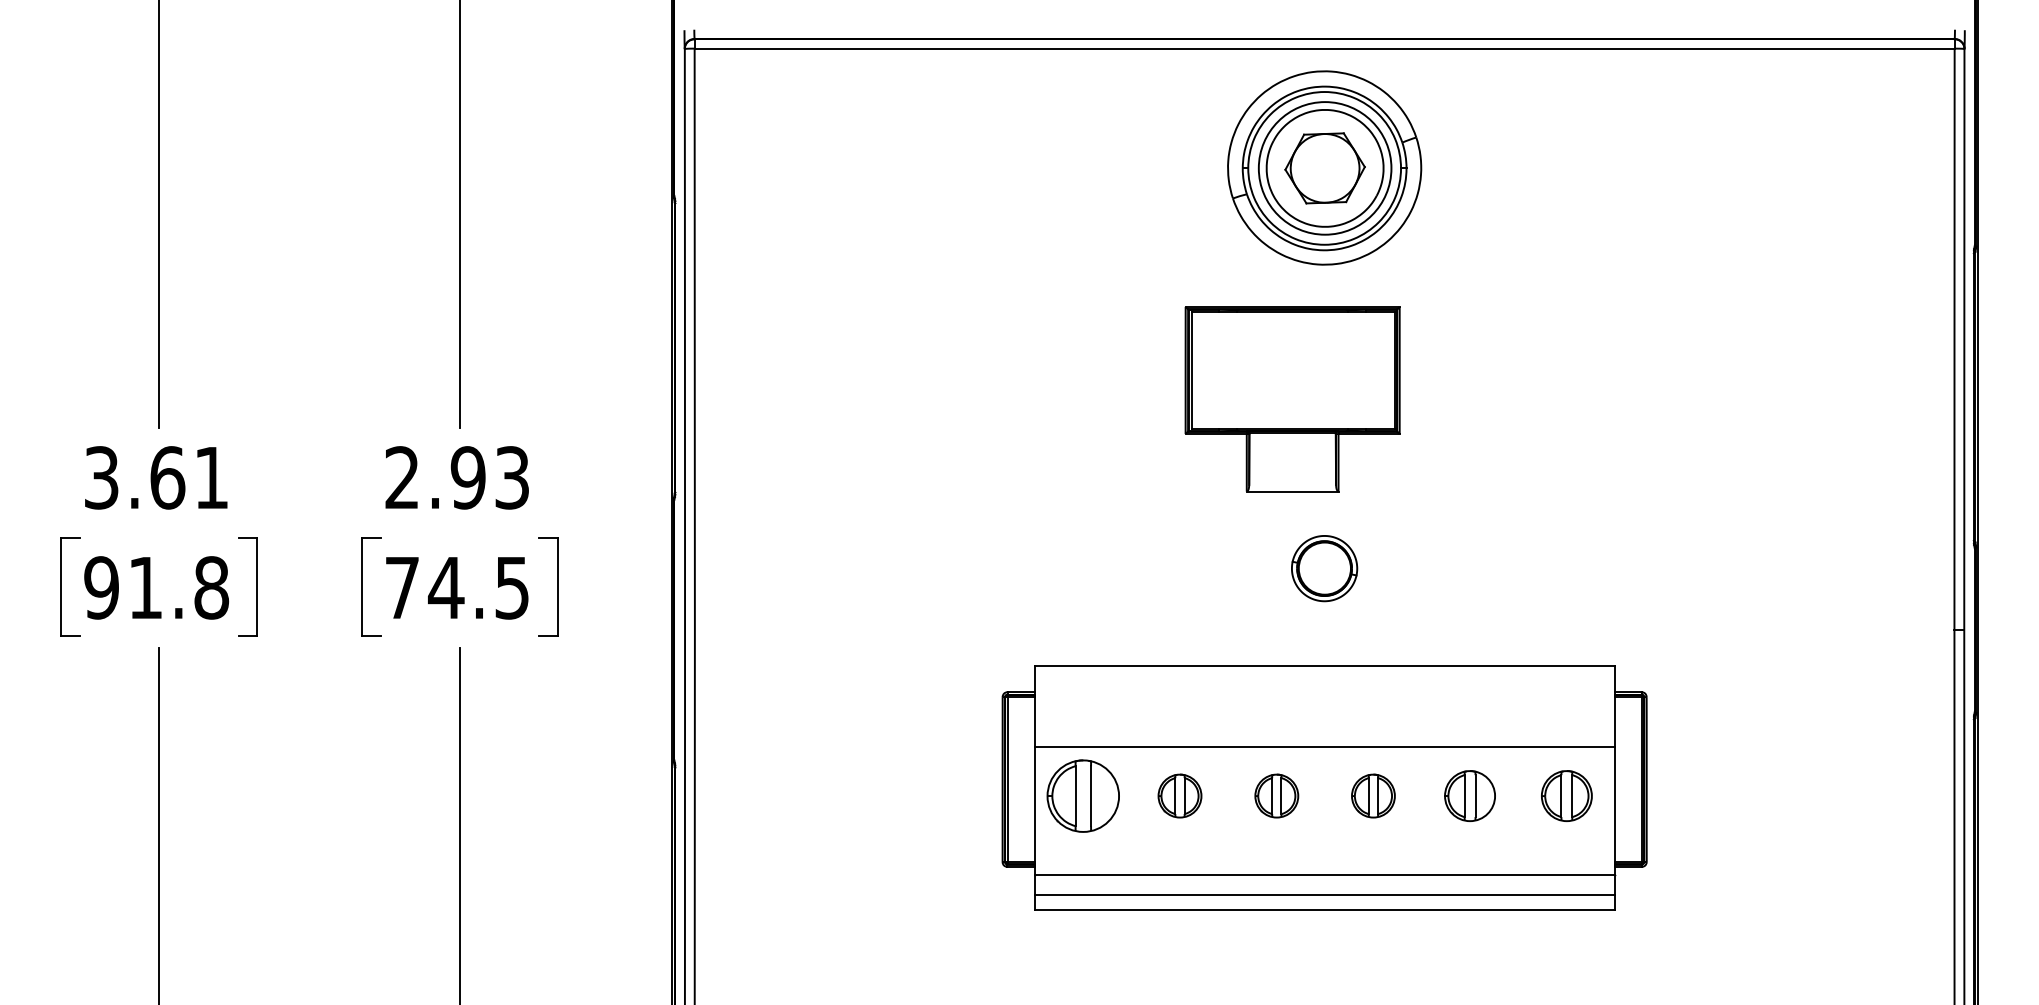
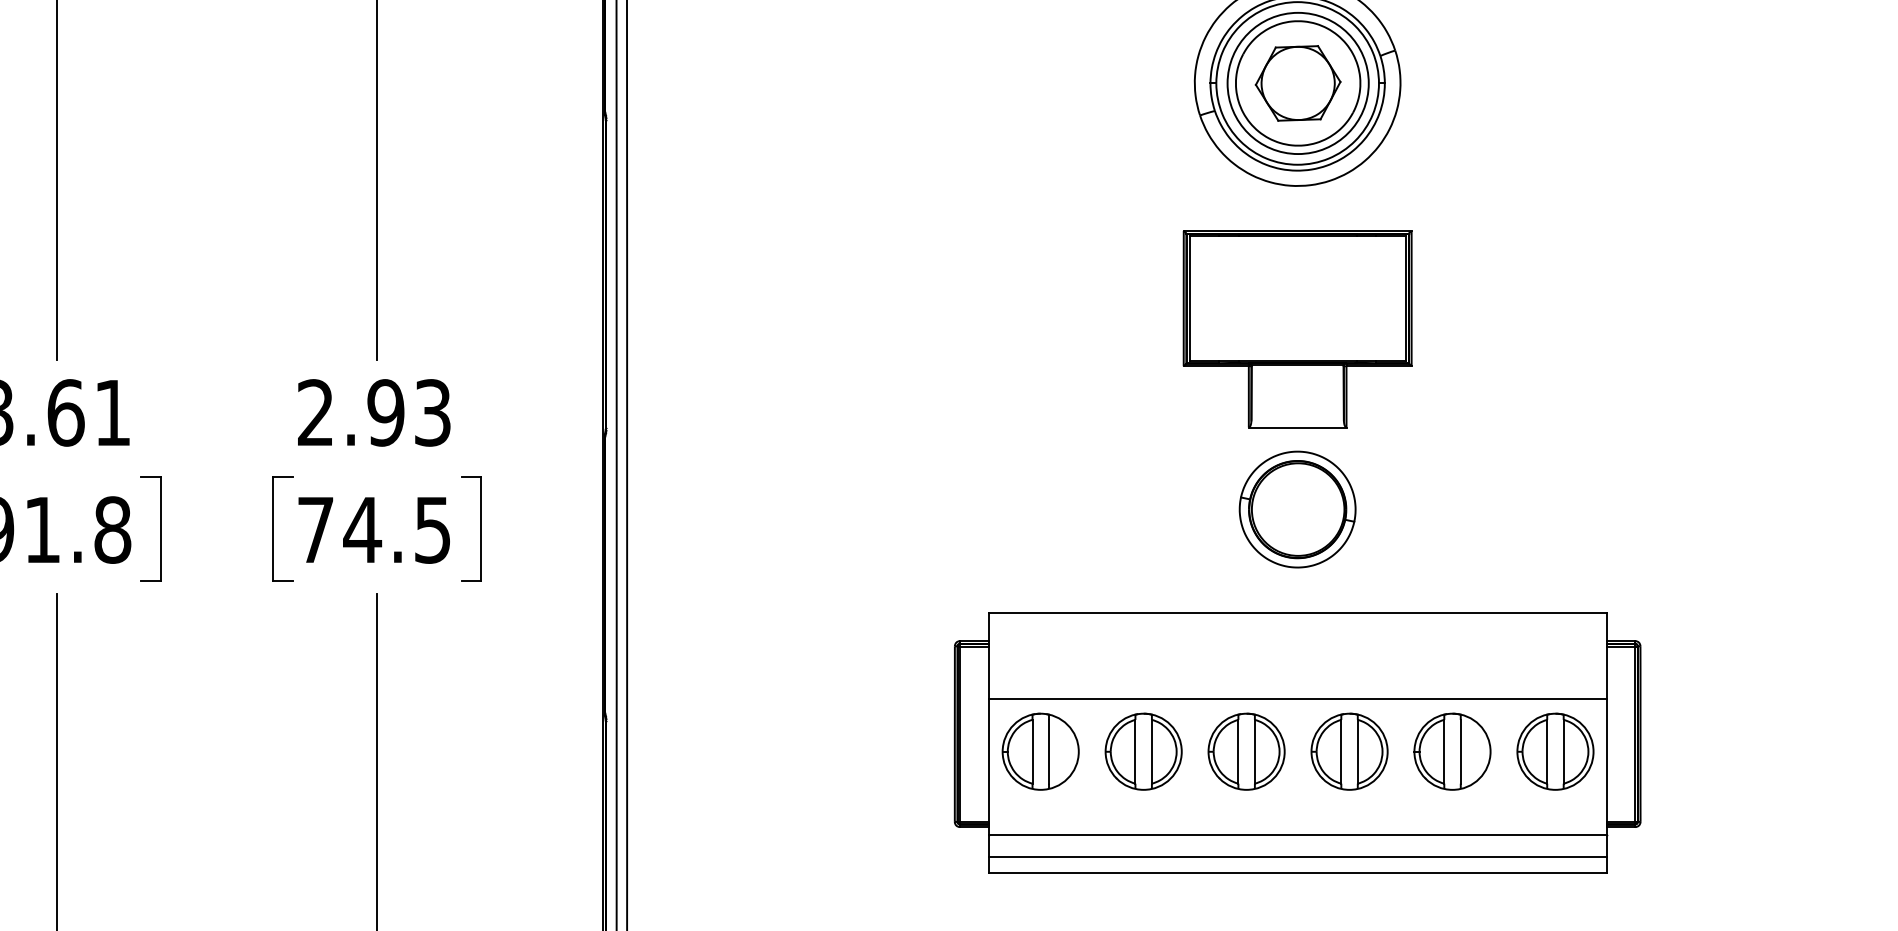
part: (1292, 399) -> (1297, 329), moved
part: (1324, 568) -> (1297, 509), size x1.67
part: (1179, 795) -> (1143, 751), size x1.67
part: (1276, 795) -> (1246, 751), size x1.67
part: (1373, 795) -> (1349, 751), size x1.67
part: (1469, 795) -> (1451, 751), size x1.43
part: (1566, 795) -> (1555, 751), size x1.43

